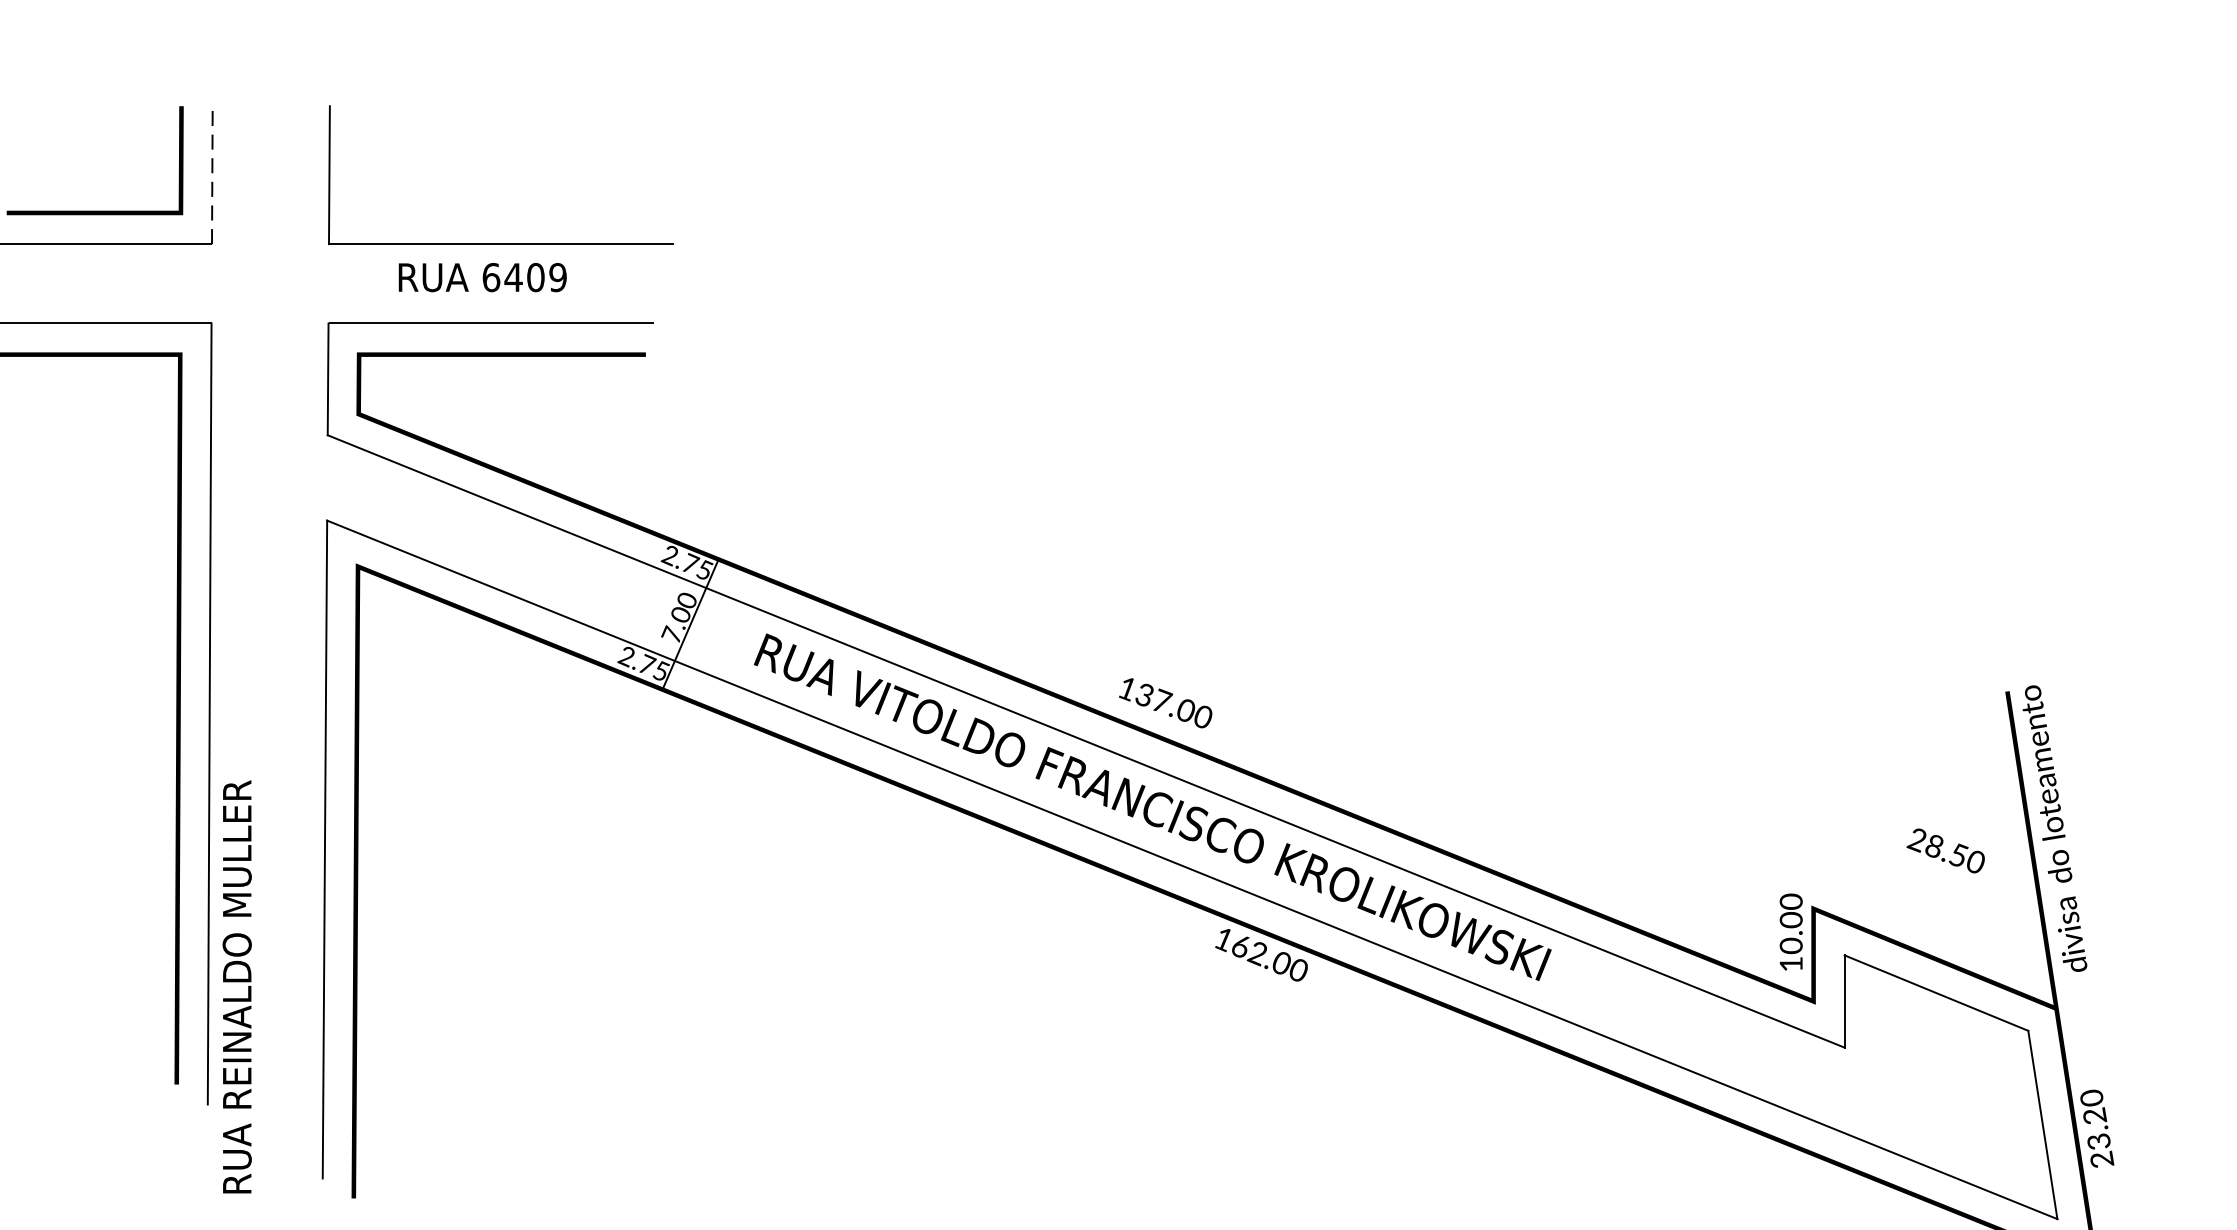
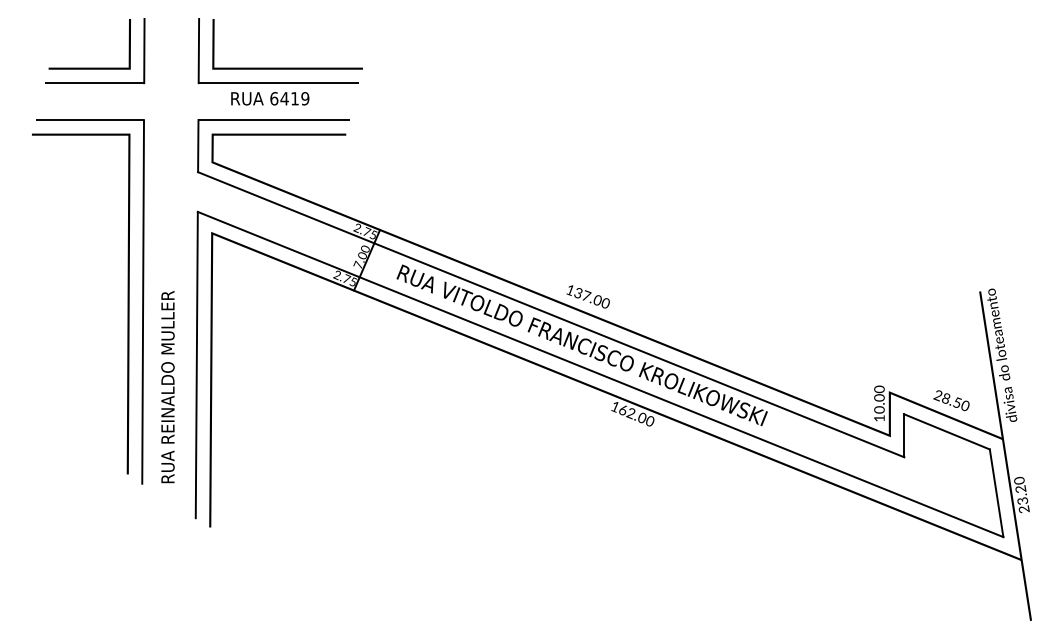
line: (212, 173) -> (144, 50), dashed -> solid
line: (519, 210) -> (287, 67), added
text: (536, 277) -> (295, 98), 6409 -> 6419
text: (1945, 850) -> (951, 400), moved
text: (236, 987) -> (167, 387), moved

